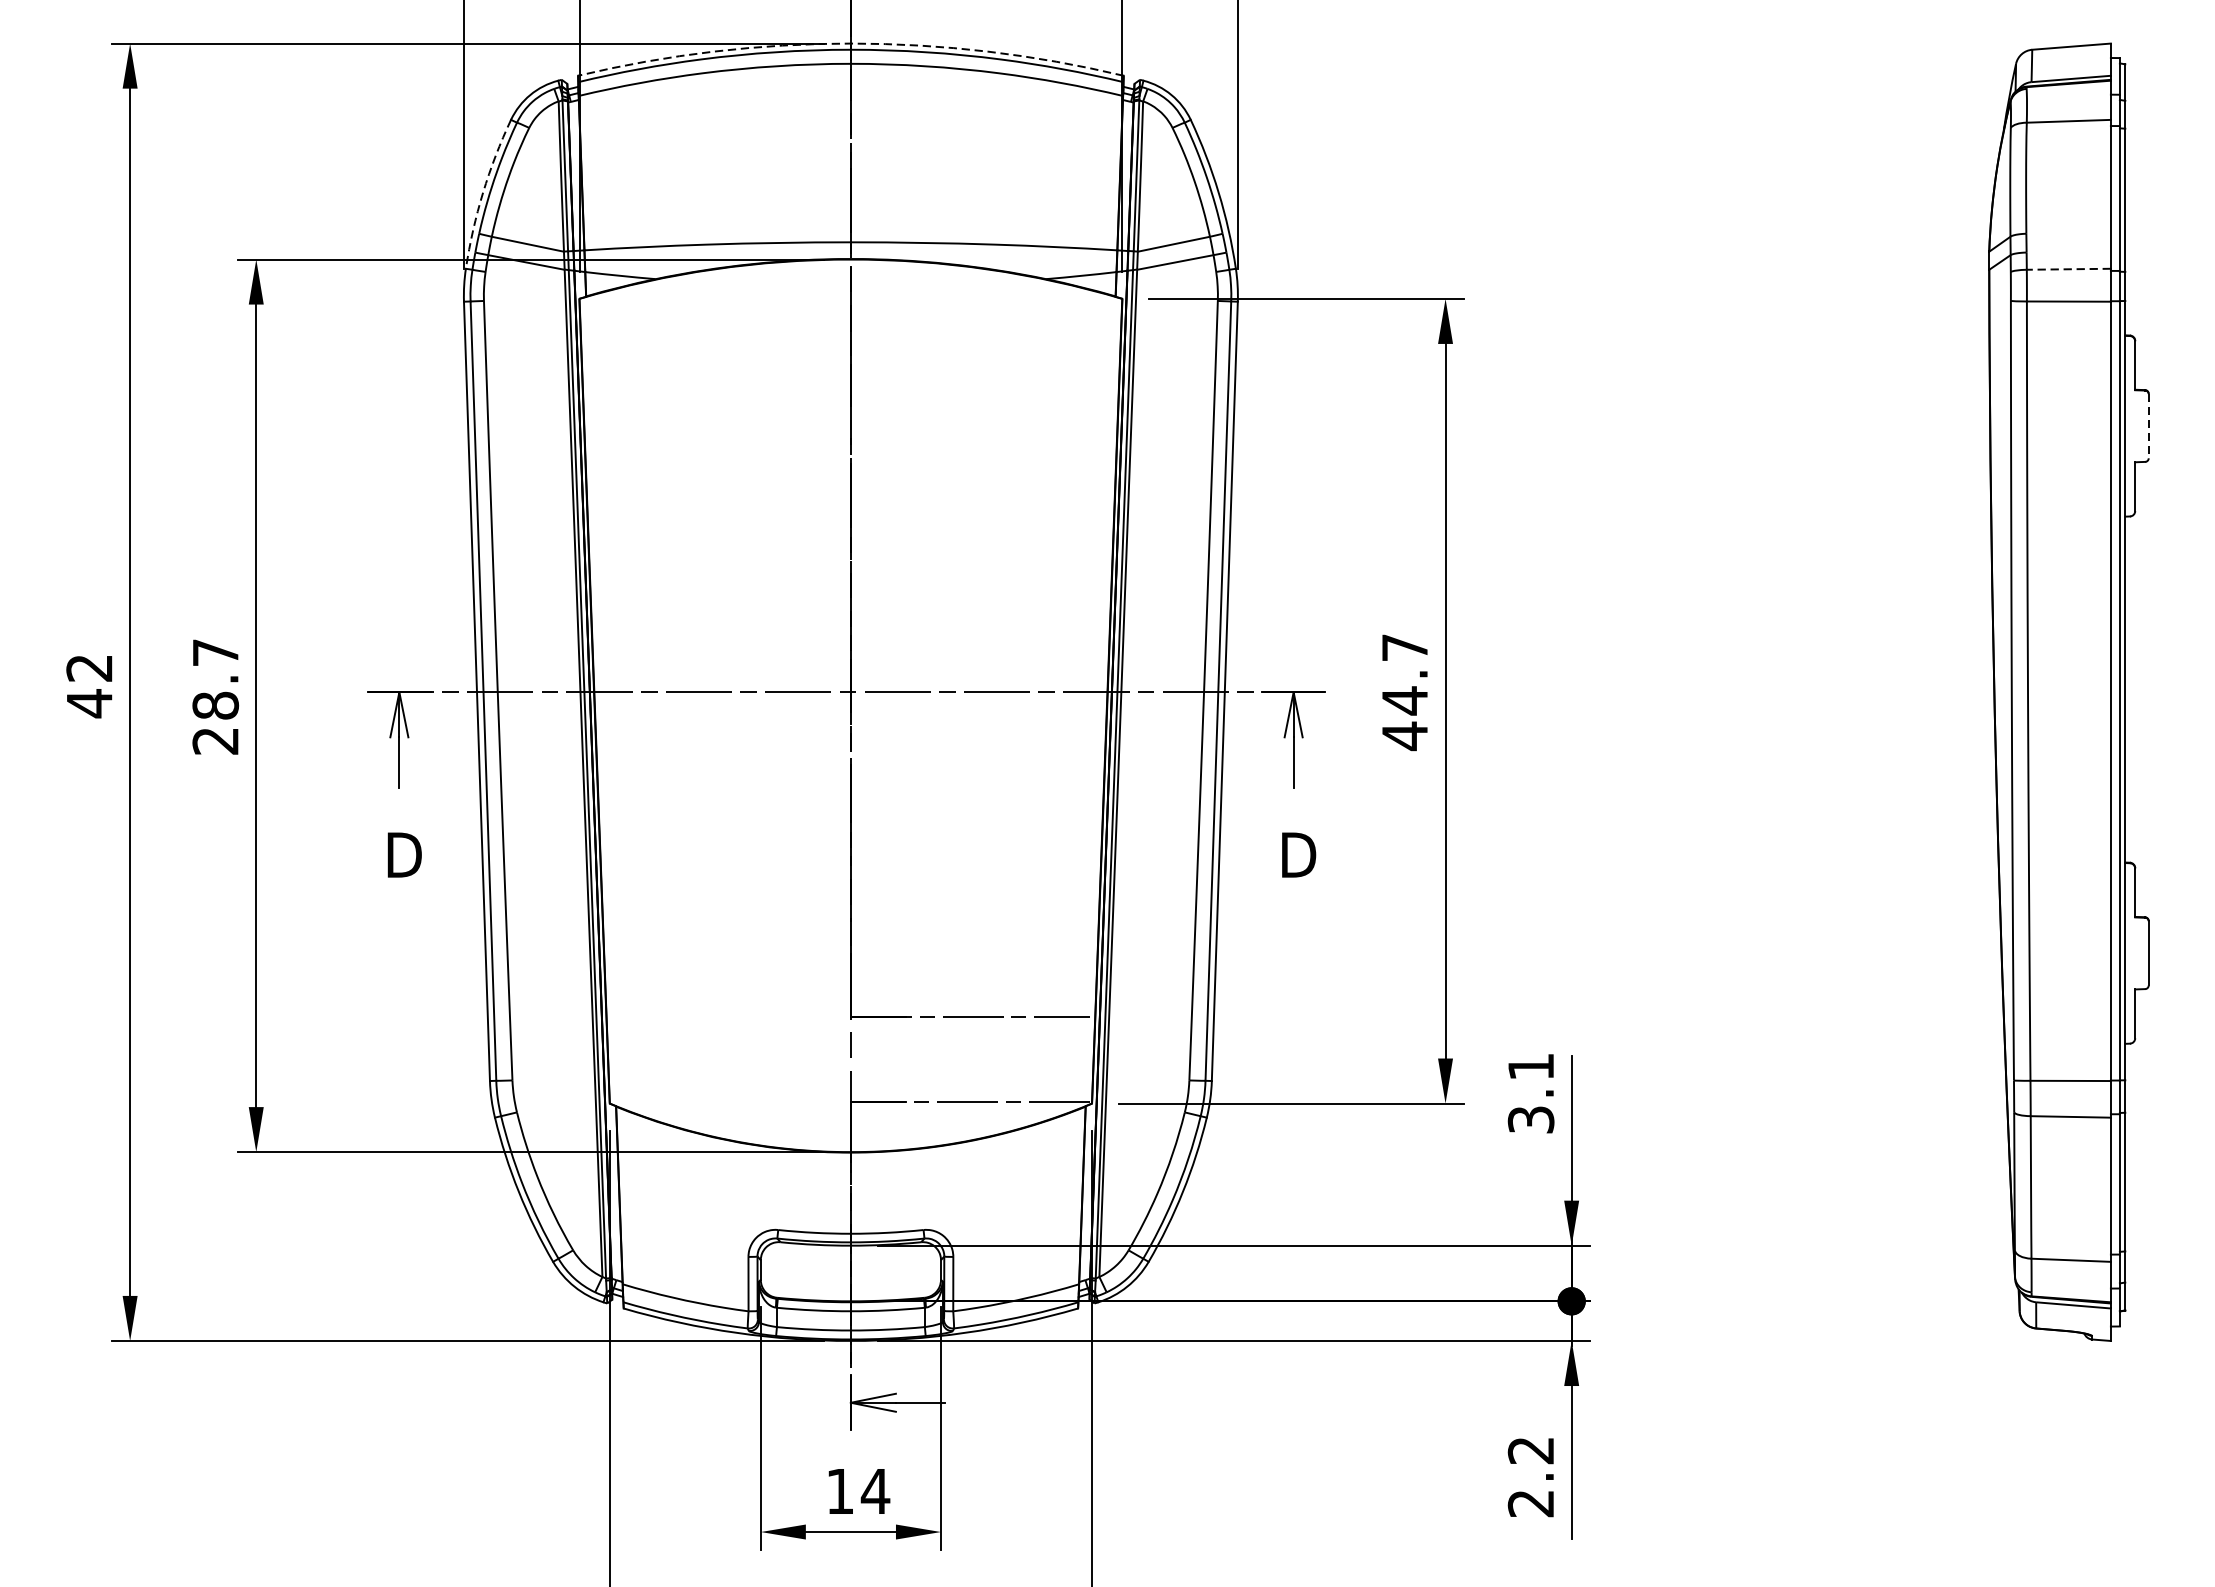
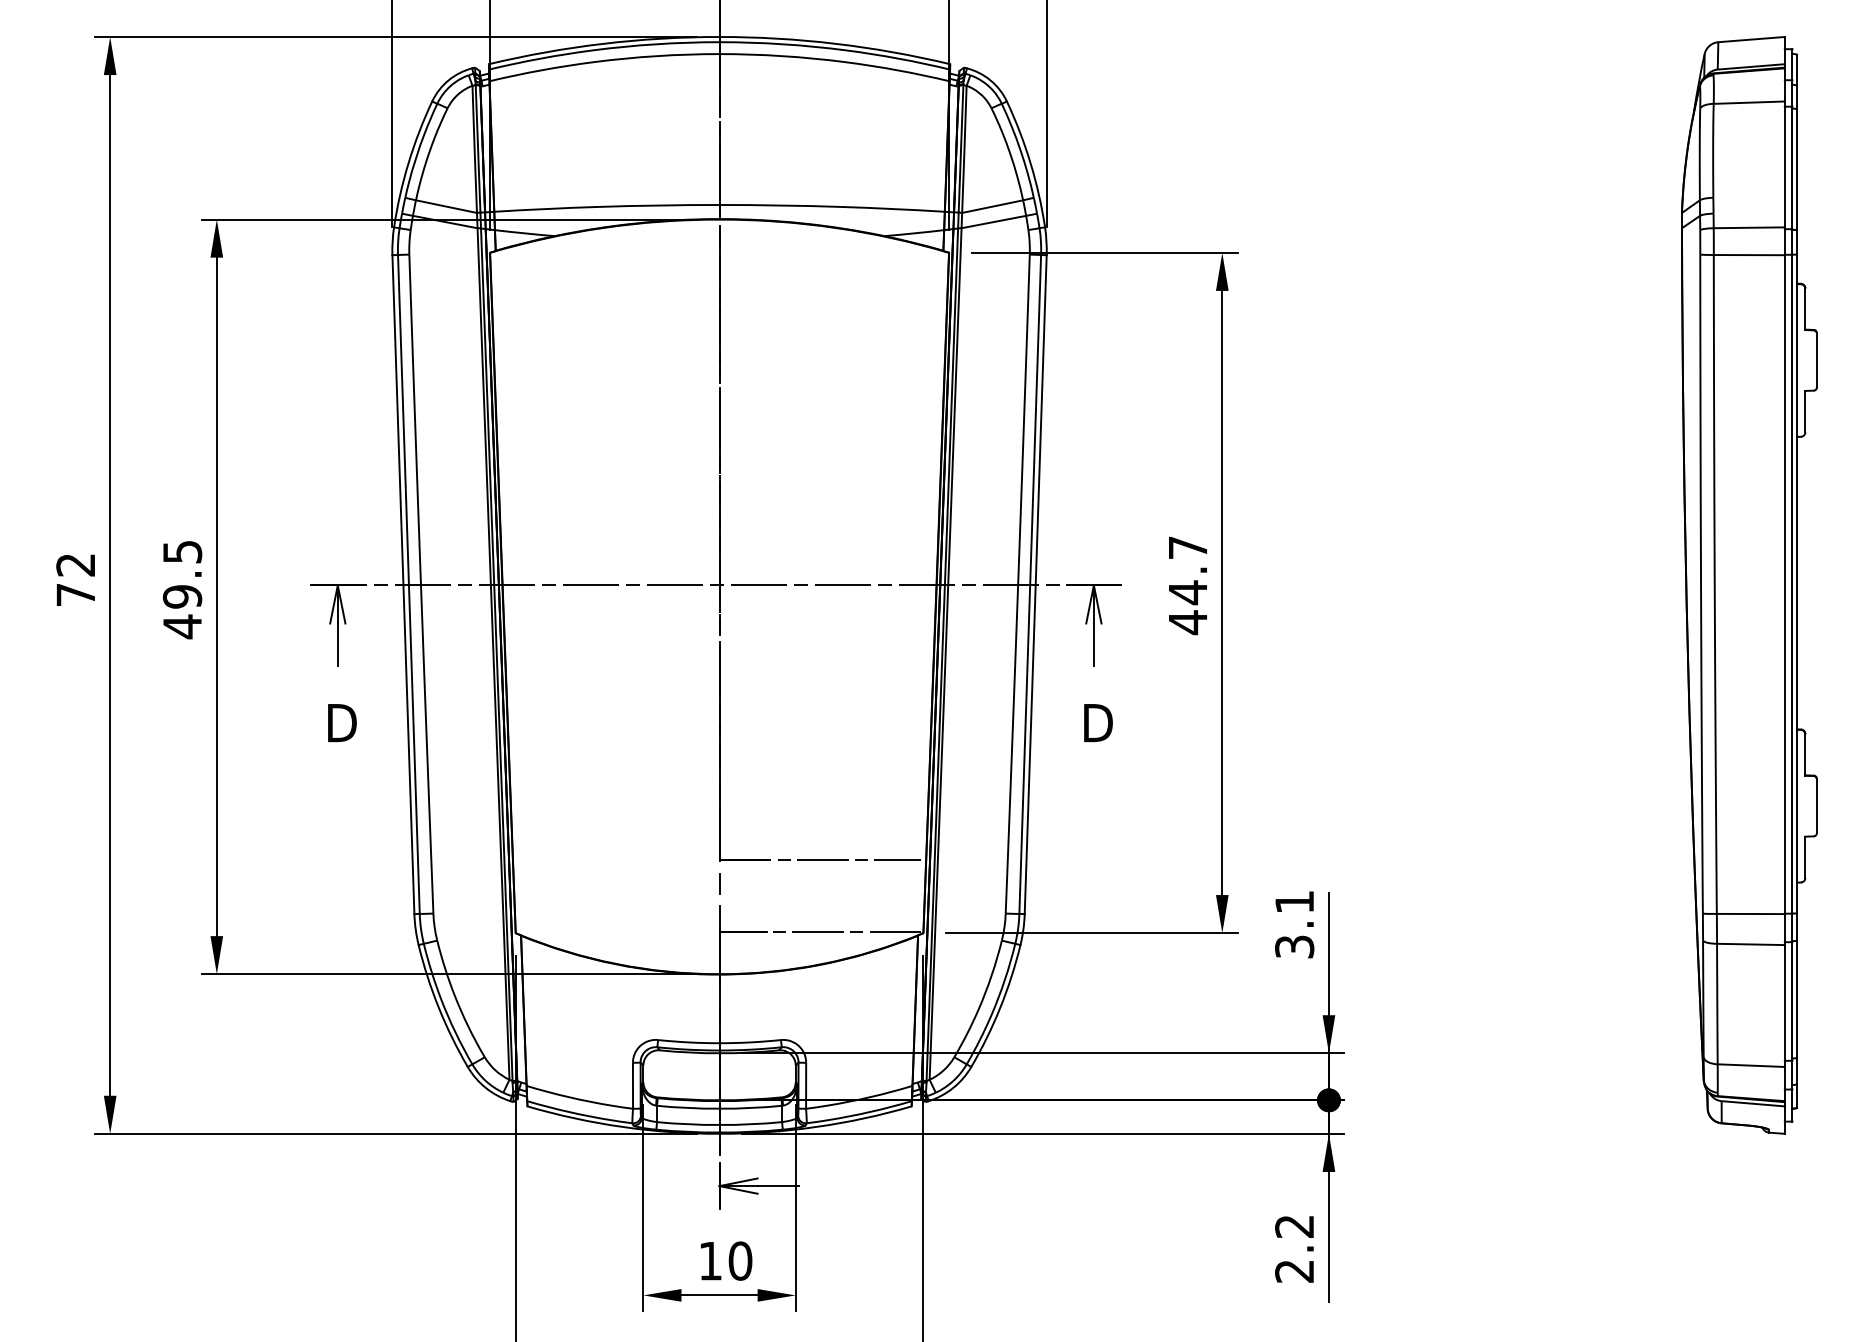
arc: (850, 43) -> (719, 36), dashed -> solid
arc: (482, 193) -> (408, 163), dashed -> solid
line: (2069, 268) -> (1749, 227), dashed -> solid
line: (2148, 426) -> (1816, 360), dashed -> solid
text: (215, 698) -> (182, 590), 28.7 -> 49.5
text: (89, 703) -> (75, 594), 42 -> 72
text: (875, 1490) -> (740, 1260), 14 -> 10

